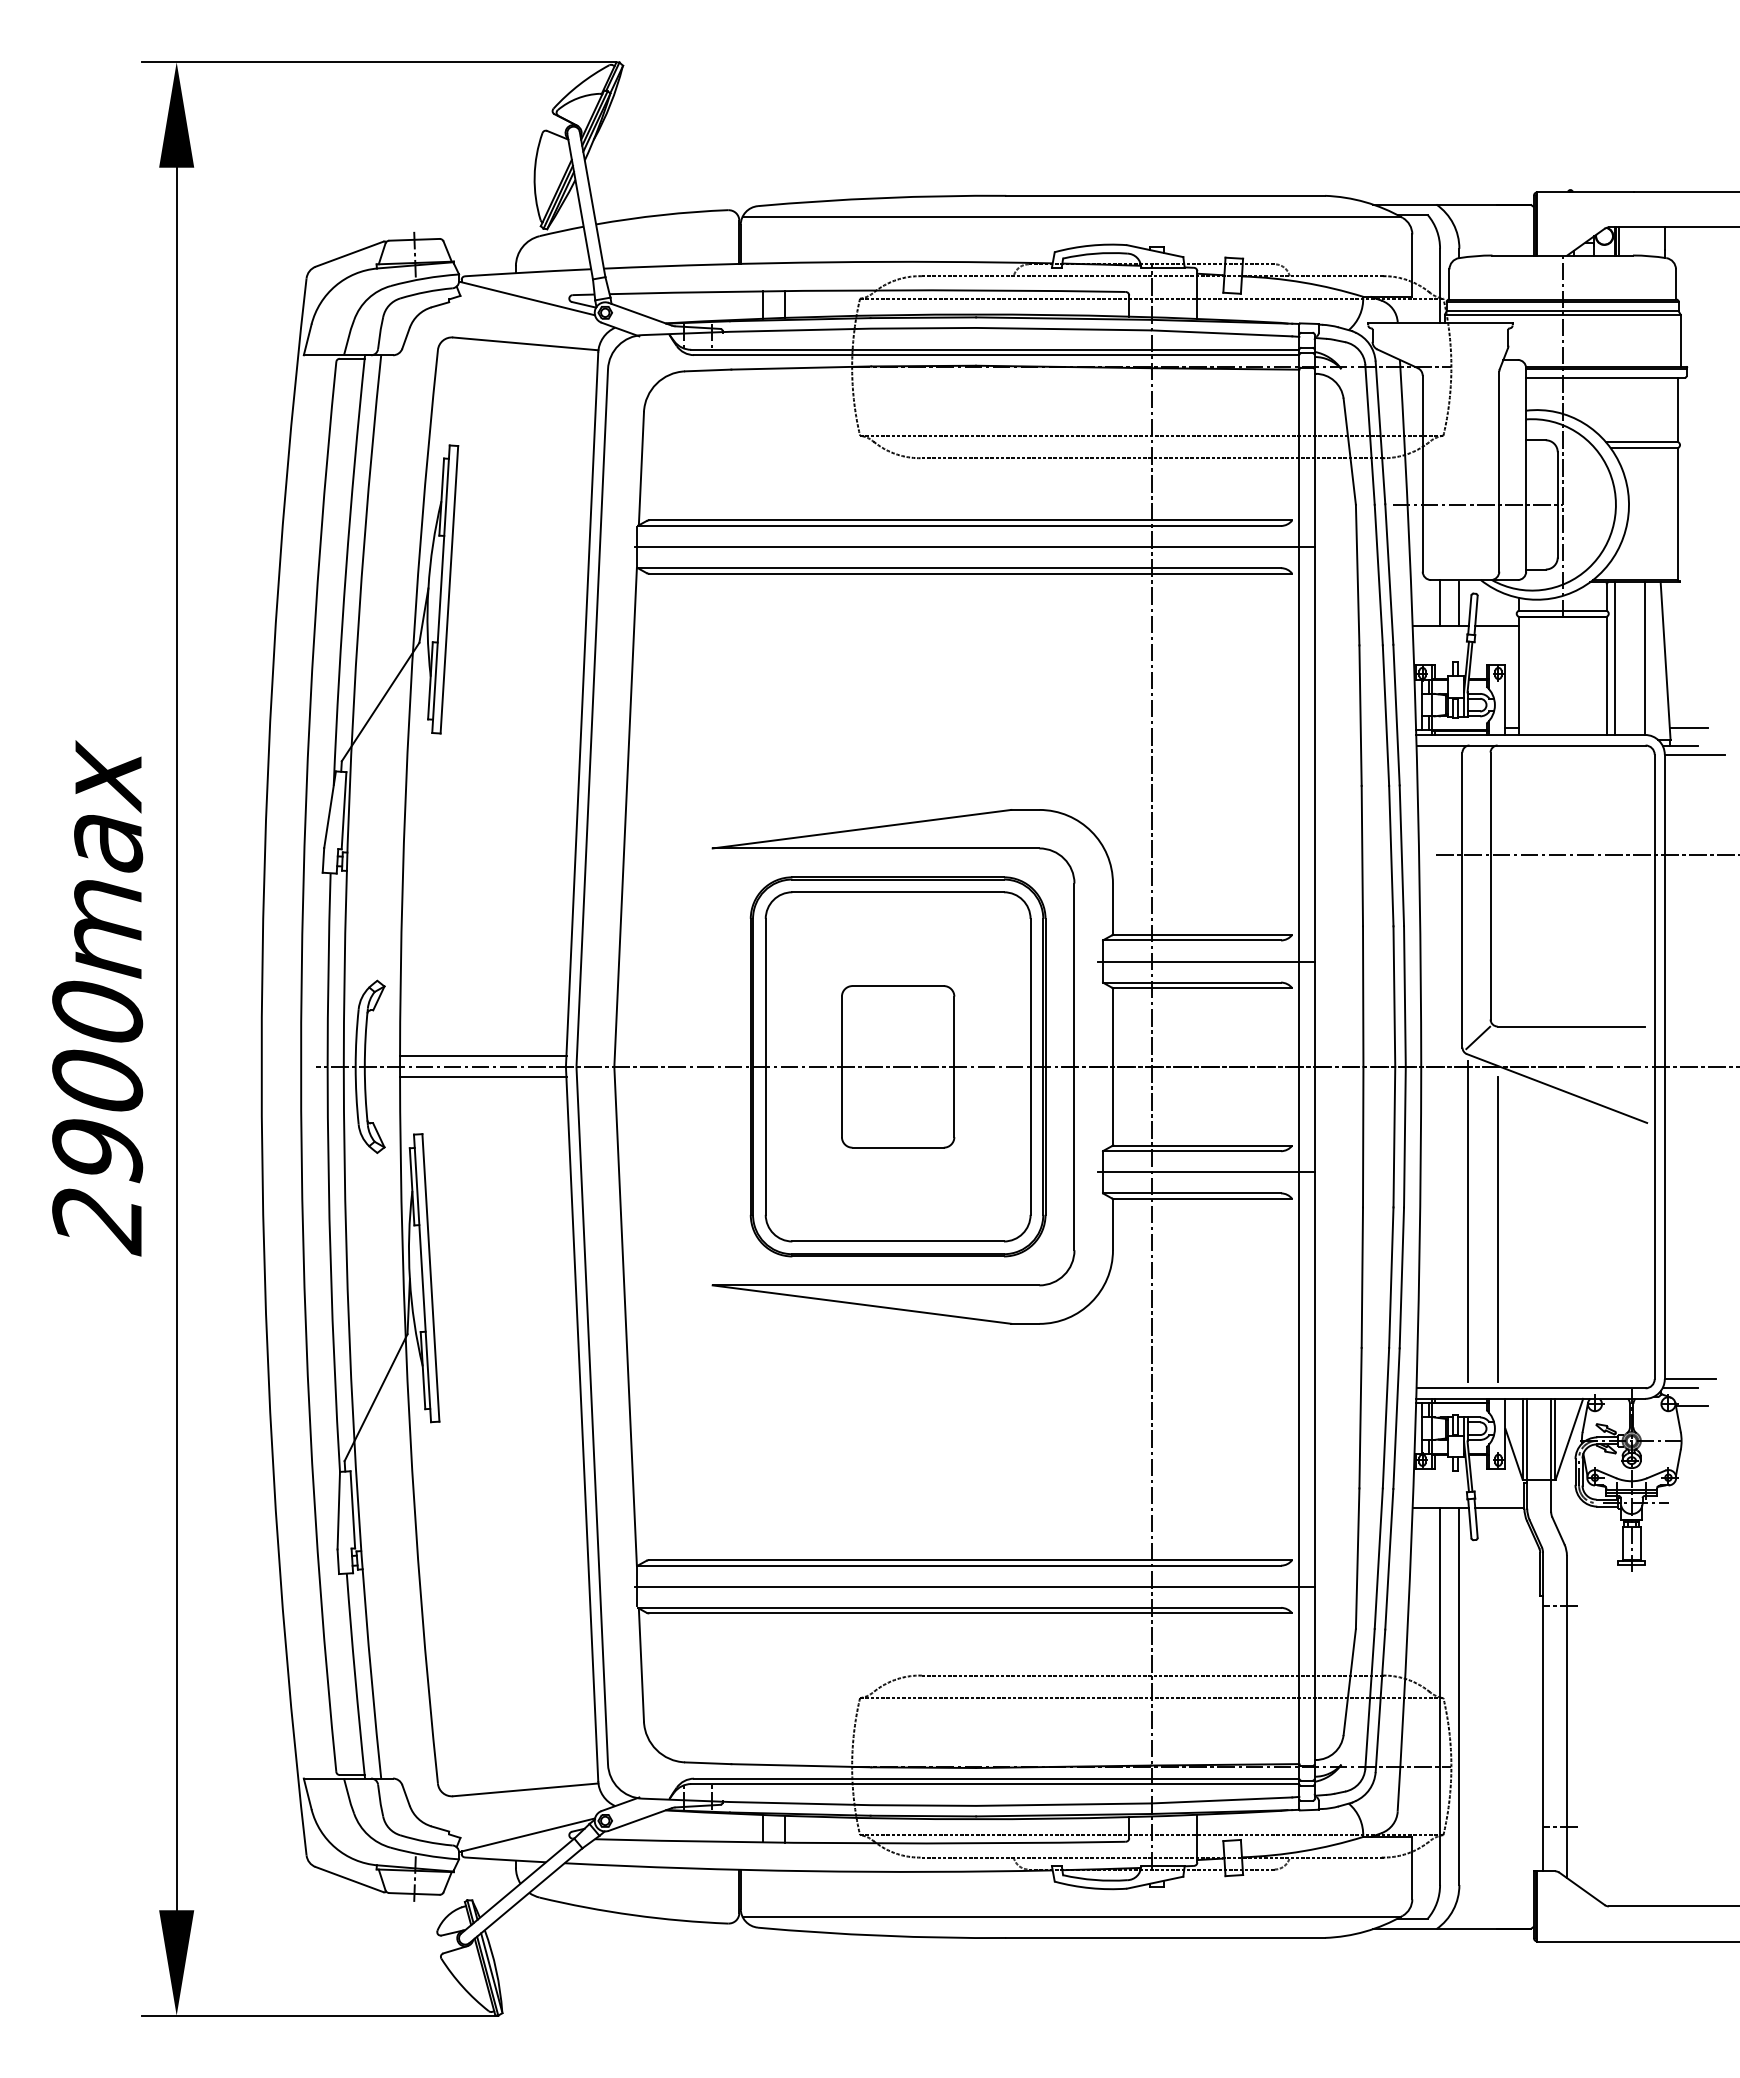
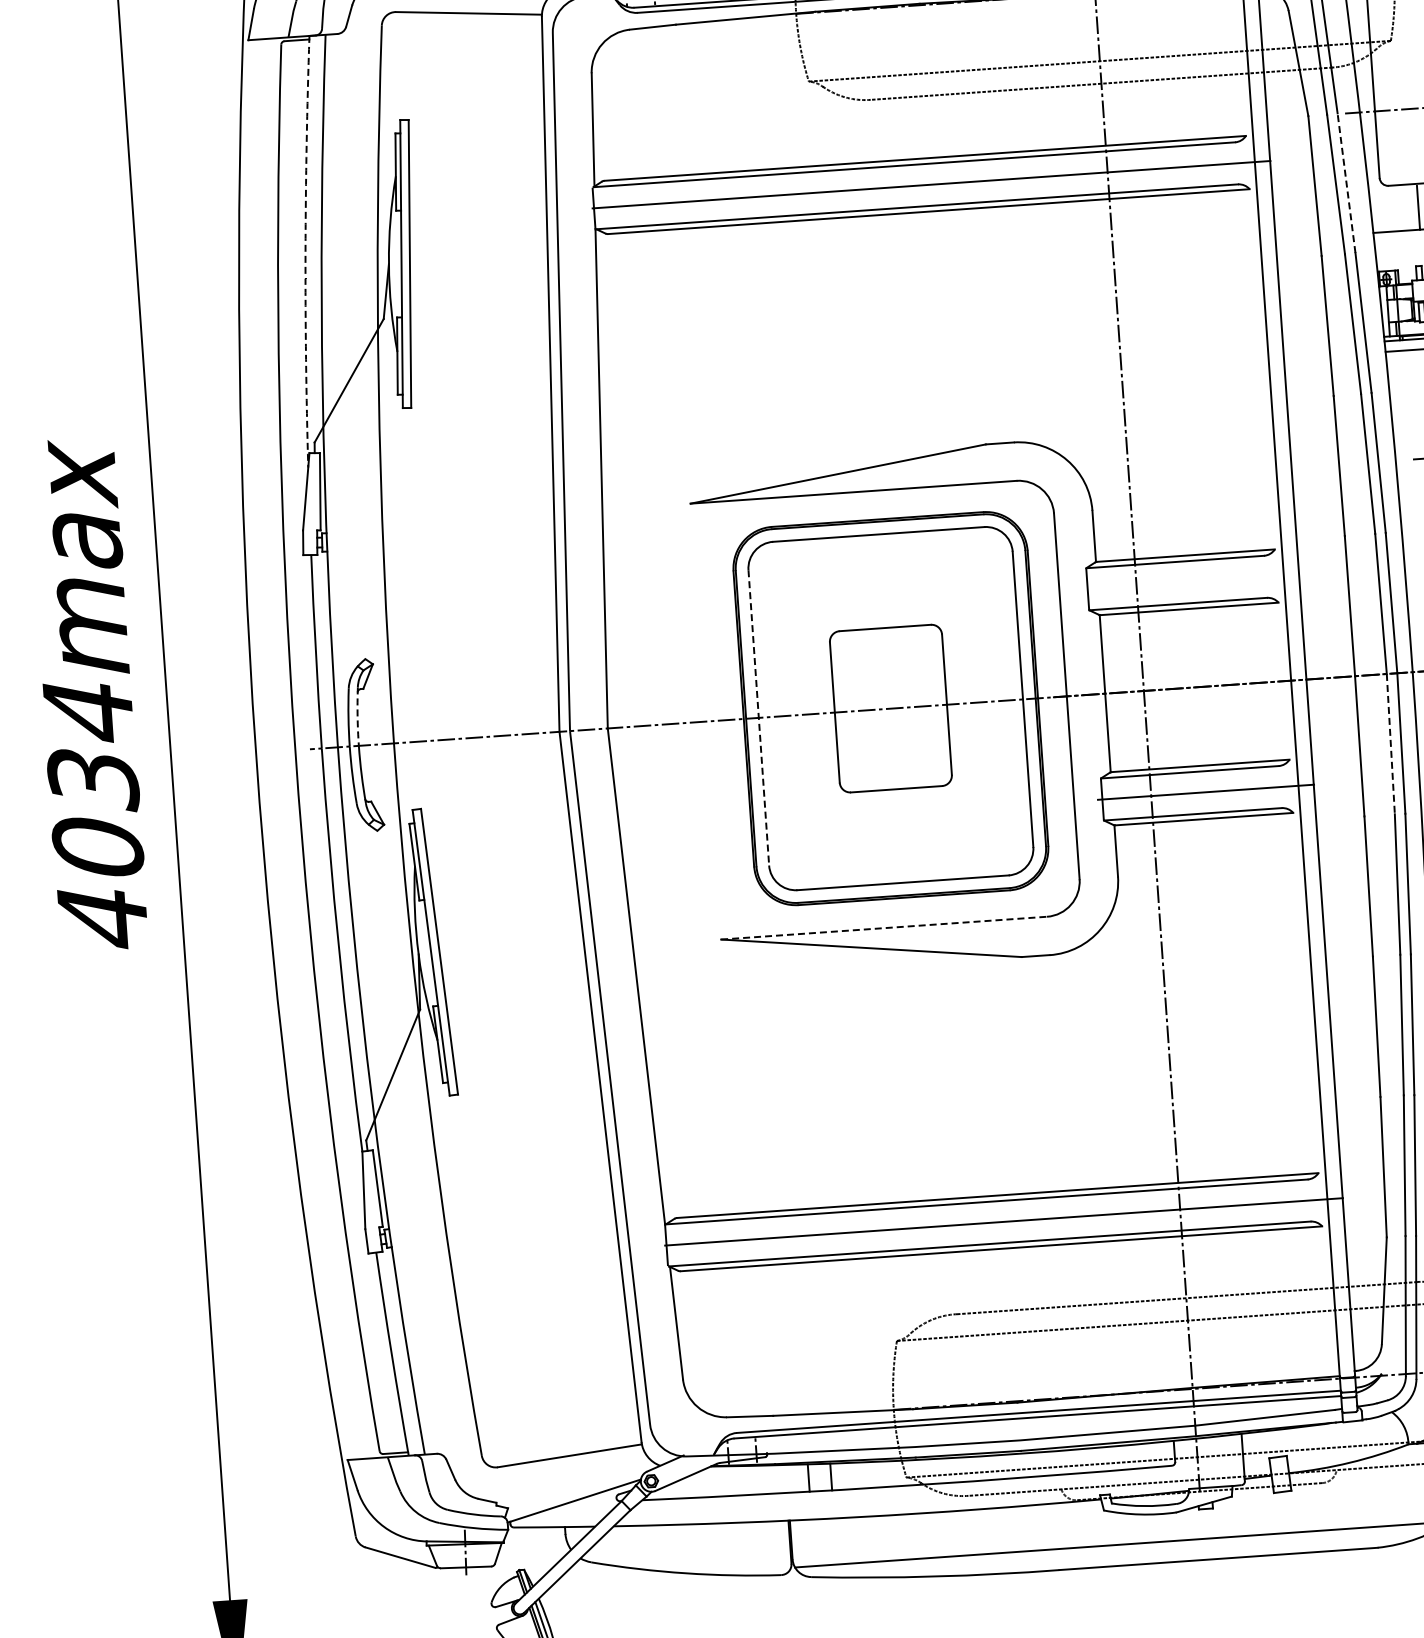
arc: (346, 570) -> (305, 251), solid -> dashed
line: (1389, 574) -> (1346, 183), solid -> dashed
line: (1440, 603) -> (1399, 208), removed
line: (1206, 961) -> (1191, 581), removed
arc: (365, 1037) -> (357, 716), solid -> dashed
line: (483, 1056) -> (476, 727), removed
line: (765, 1066) -> (758, 717), solid -> dashed
line: (483, 1077) -> (478, 748), removed
text: (97, 1118) -> (95, 815), 2900max -> 4034max
line: (1394, 1137) -> (1390, 744), solid -> dashed
line: (876, 1285) -> (884, 928), solid -> dashed

